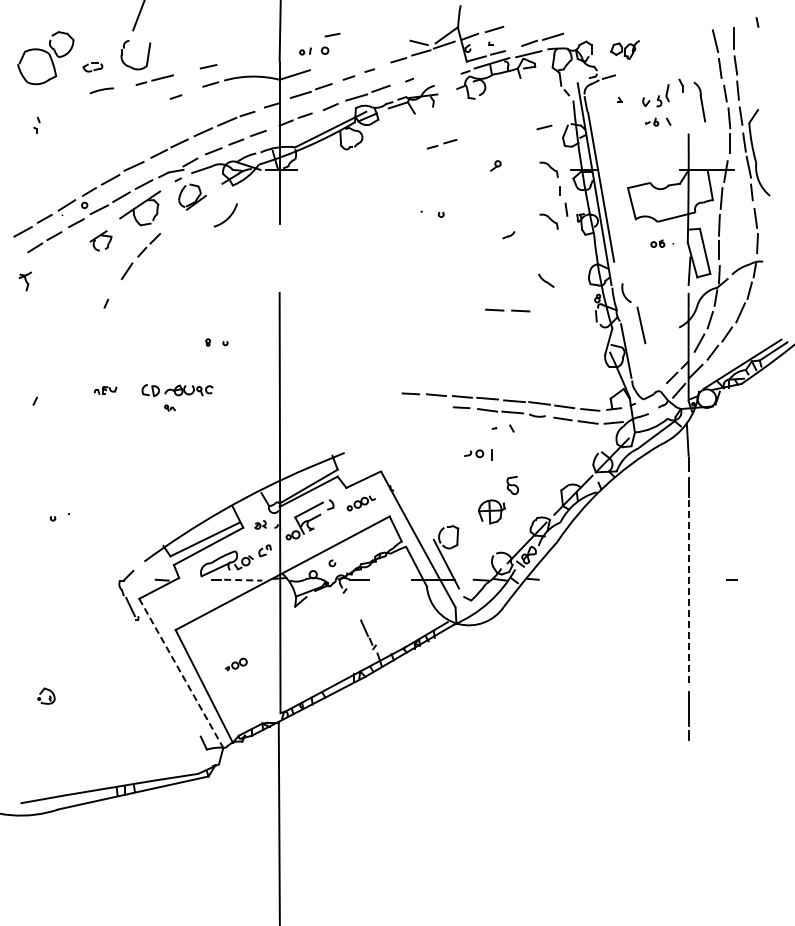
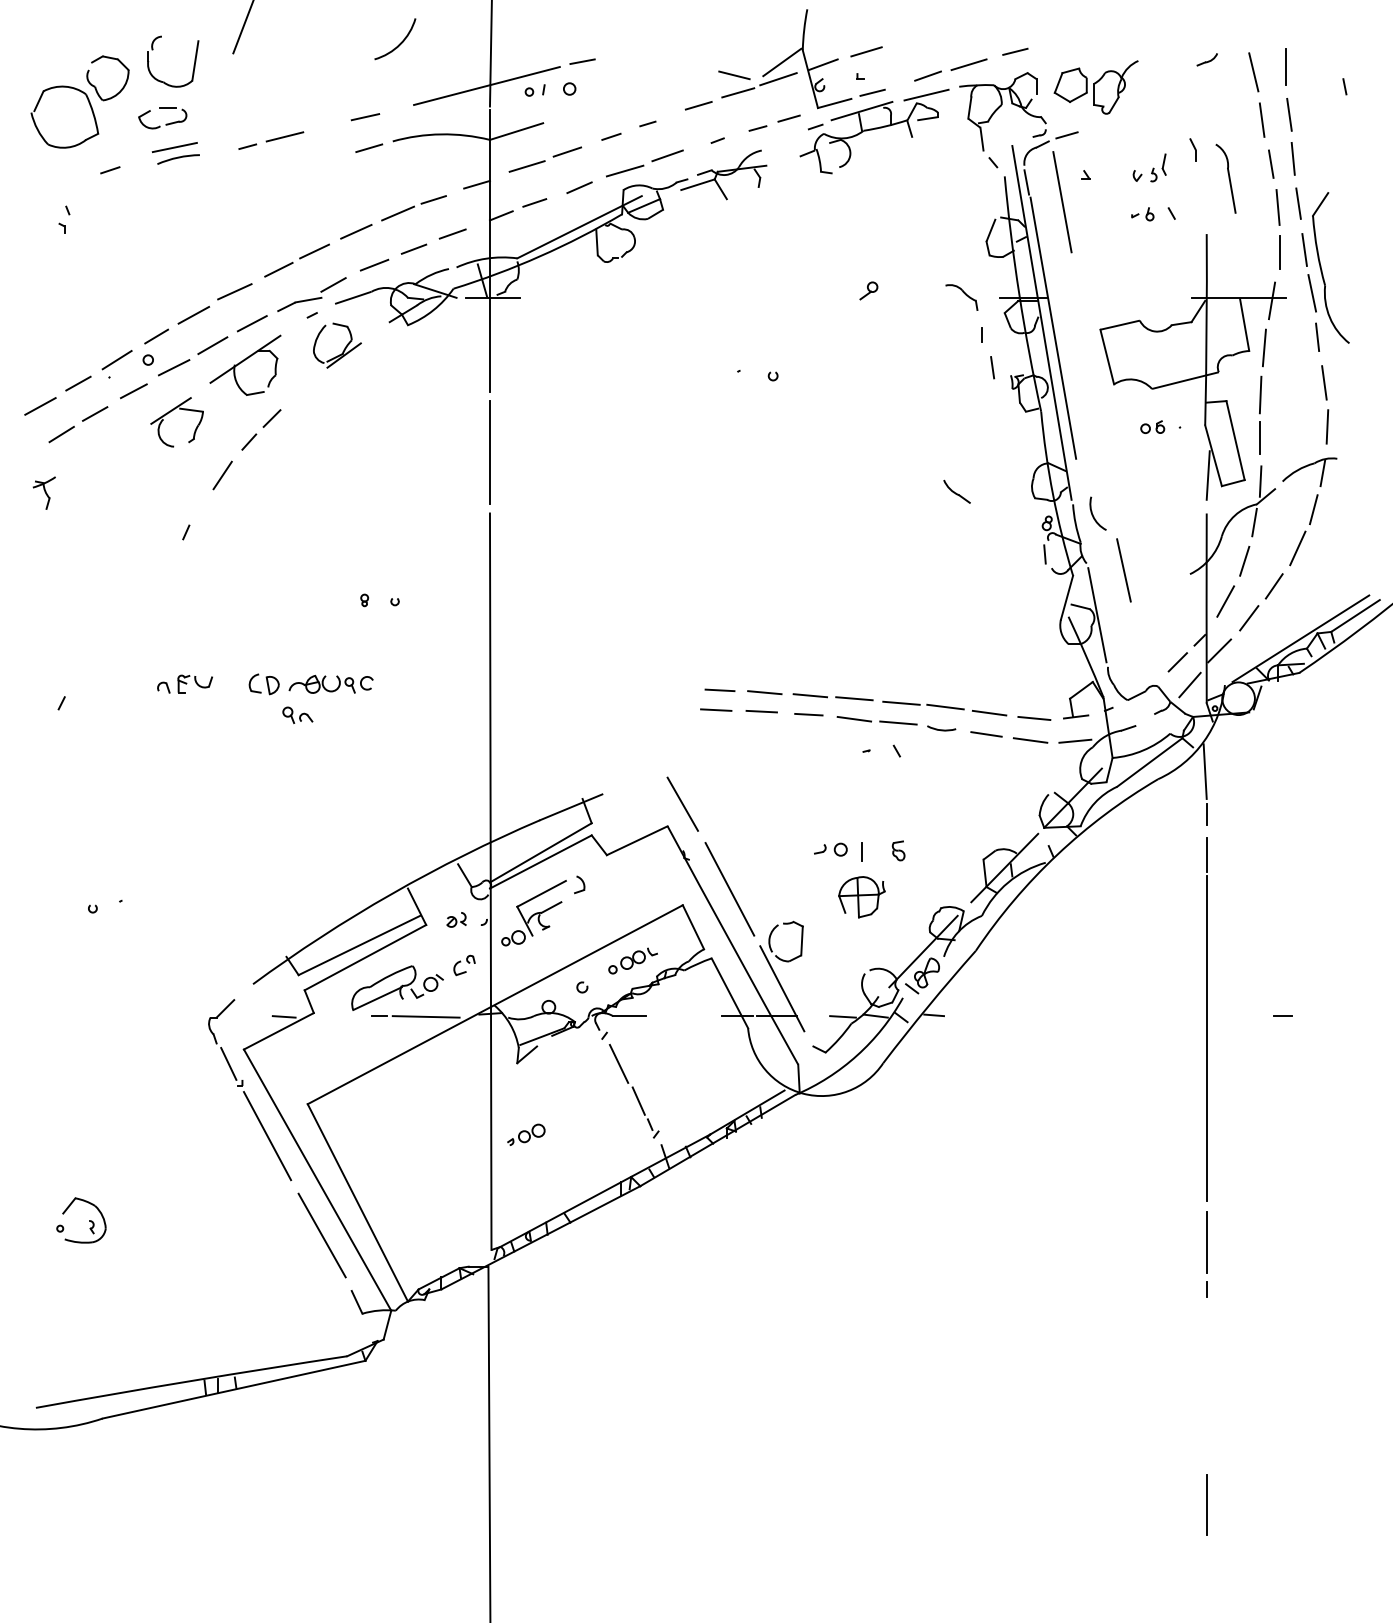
line: (757, 22) -> (1344, 86), moved
line: (277, 48) -> (486, 85), added
part: (624, 49) -> (1094, 86), size x1.67
part: (129, 65) -> (162, 79), moved
part: (92, 67) -> (162, 118), size x1.43
line: (99, 83) -> (174, 146), added
part: (656, 95) -> (1150, 167), size x0.71
line: (175, 96) -> (109, 169), moved
line: (606, 114) -> (1062, 200), added
line: (544, 127) -> (1015, 51), moved
part: (441, 143) -> (773, 121), moved
arc: (227, 217) -> (398, 43), moved
part: (548, 221) -> (961, 388), removed
part: (508, 235) -> (1206, 60), moved
part: (100, 240) -> (176, 421), size x1.43
line: (279, 257) -> (489, 451), added
line: (504, 310) -> (733, 710), moved
part: (105, 390) -> (184, 684), size x1.43
part: (169, 407) -> (296, 714), size x1.67
part: (478, 454) -> (838, 850), moved
line: (389, 458) -> (682, 803), added
part: (512, 485) -> (898, 850), size x0.62
part: (360, 503) -> (631, 961), moved
line: (416, 506) -> (729, 887), added
line: (243, 580) -> (426, 1017), dashed -> solid
line: (688, 592) -> (1206, 1038), dashed -> solid
line: (353, 606) -> (619, 1062), added
line: (152, 648) -> (267, 1136), added
part: (236, 664) -> (526, 1134), moved
line: (181, 673) -> (317, 1180), dashed -> solid
part: (46, 695) -> (81, 1218), size x1.67
line: (183, 704) -> (321, 1234), added
line: (688, 858) -> (1206, 1504), added

